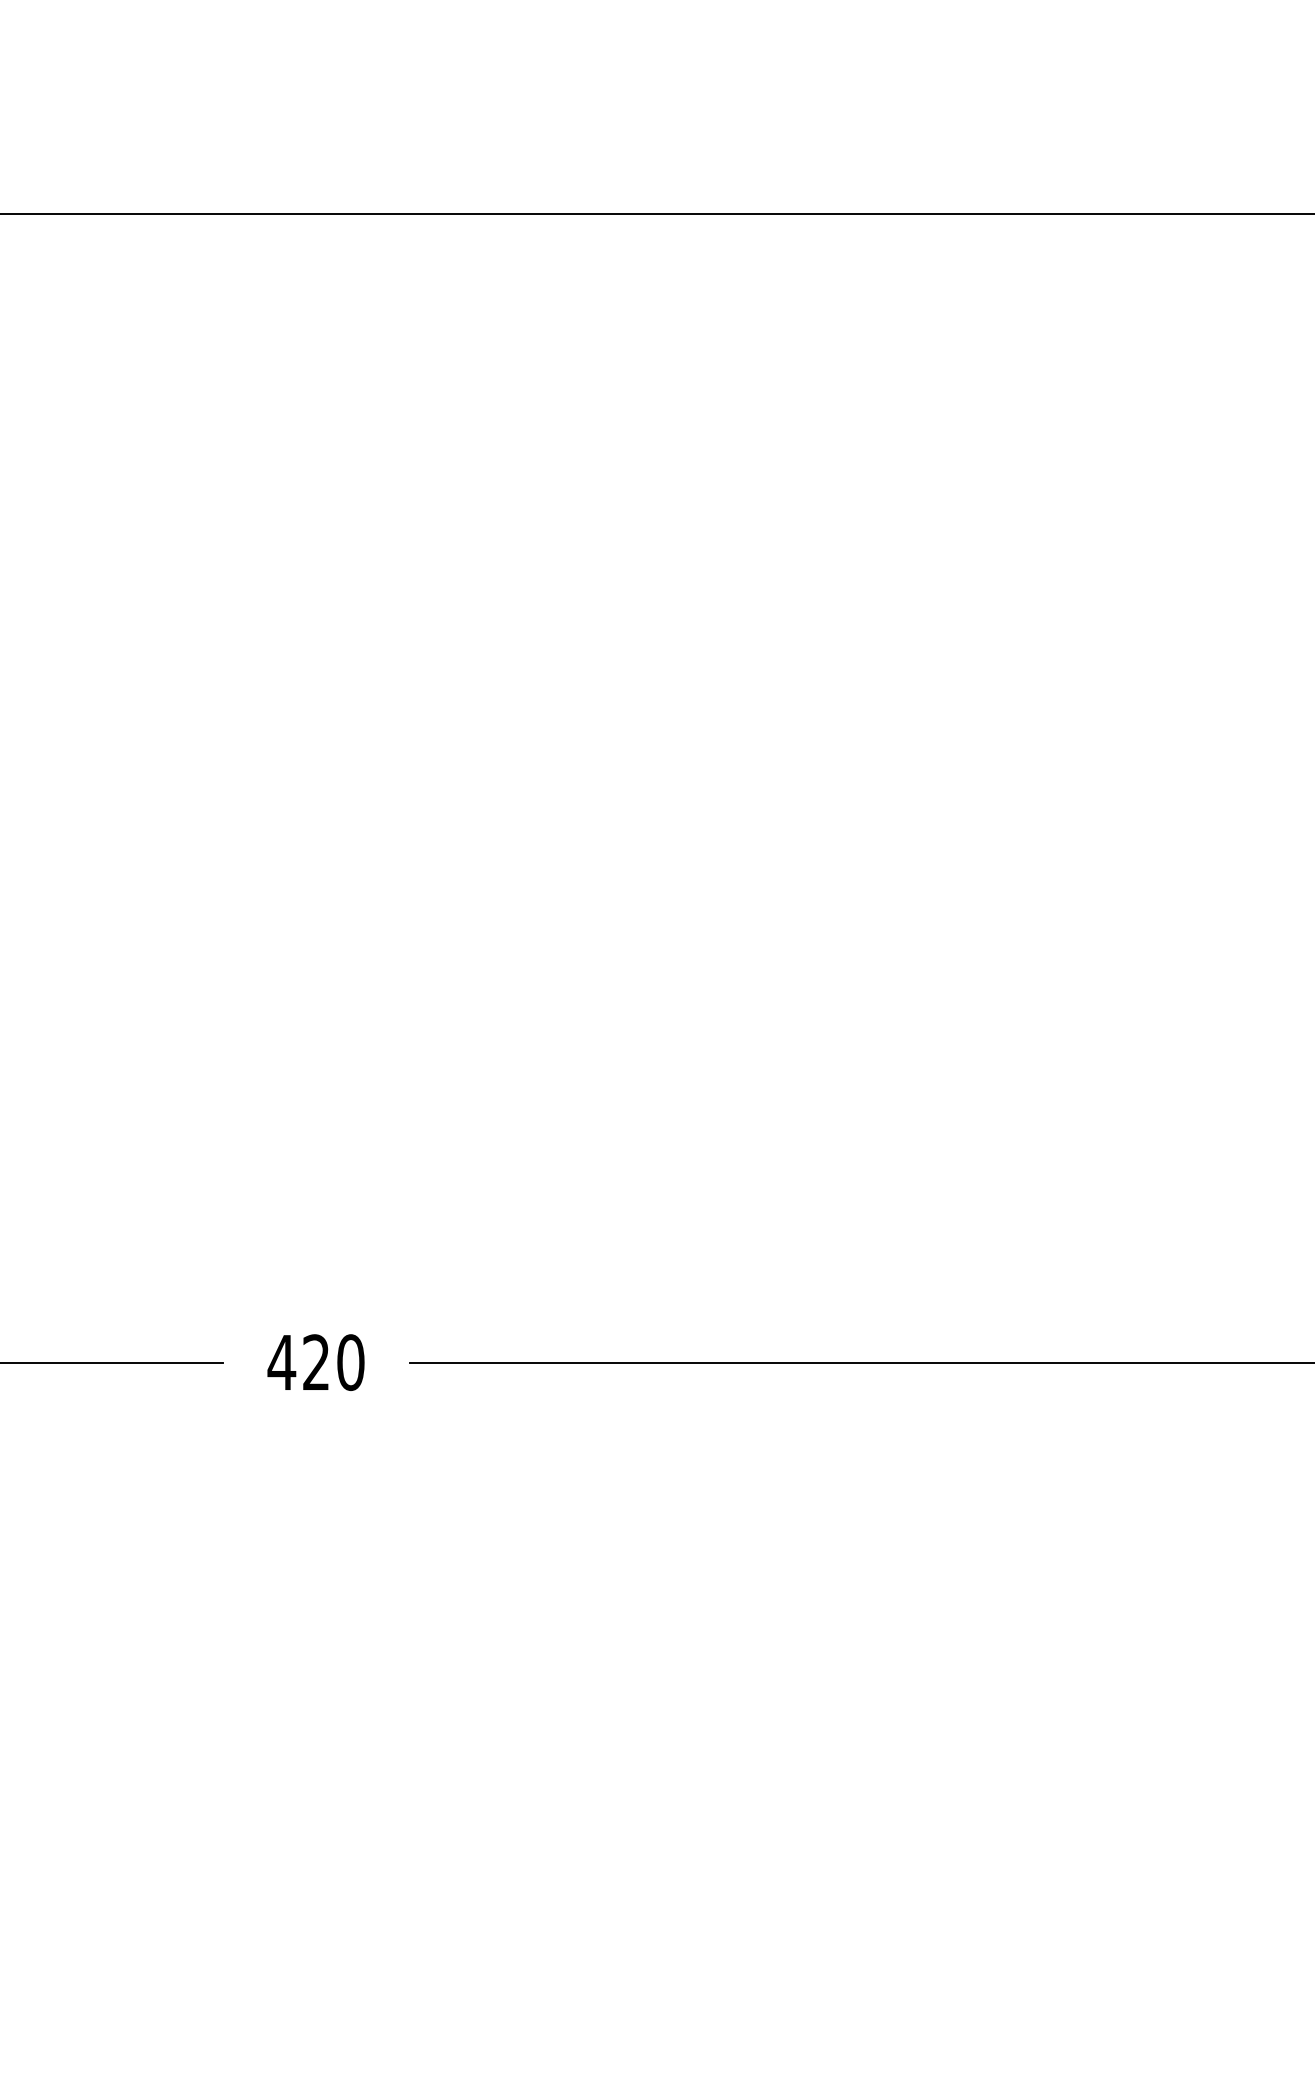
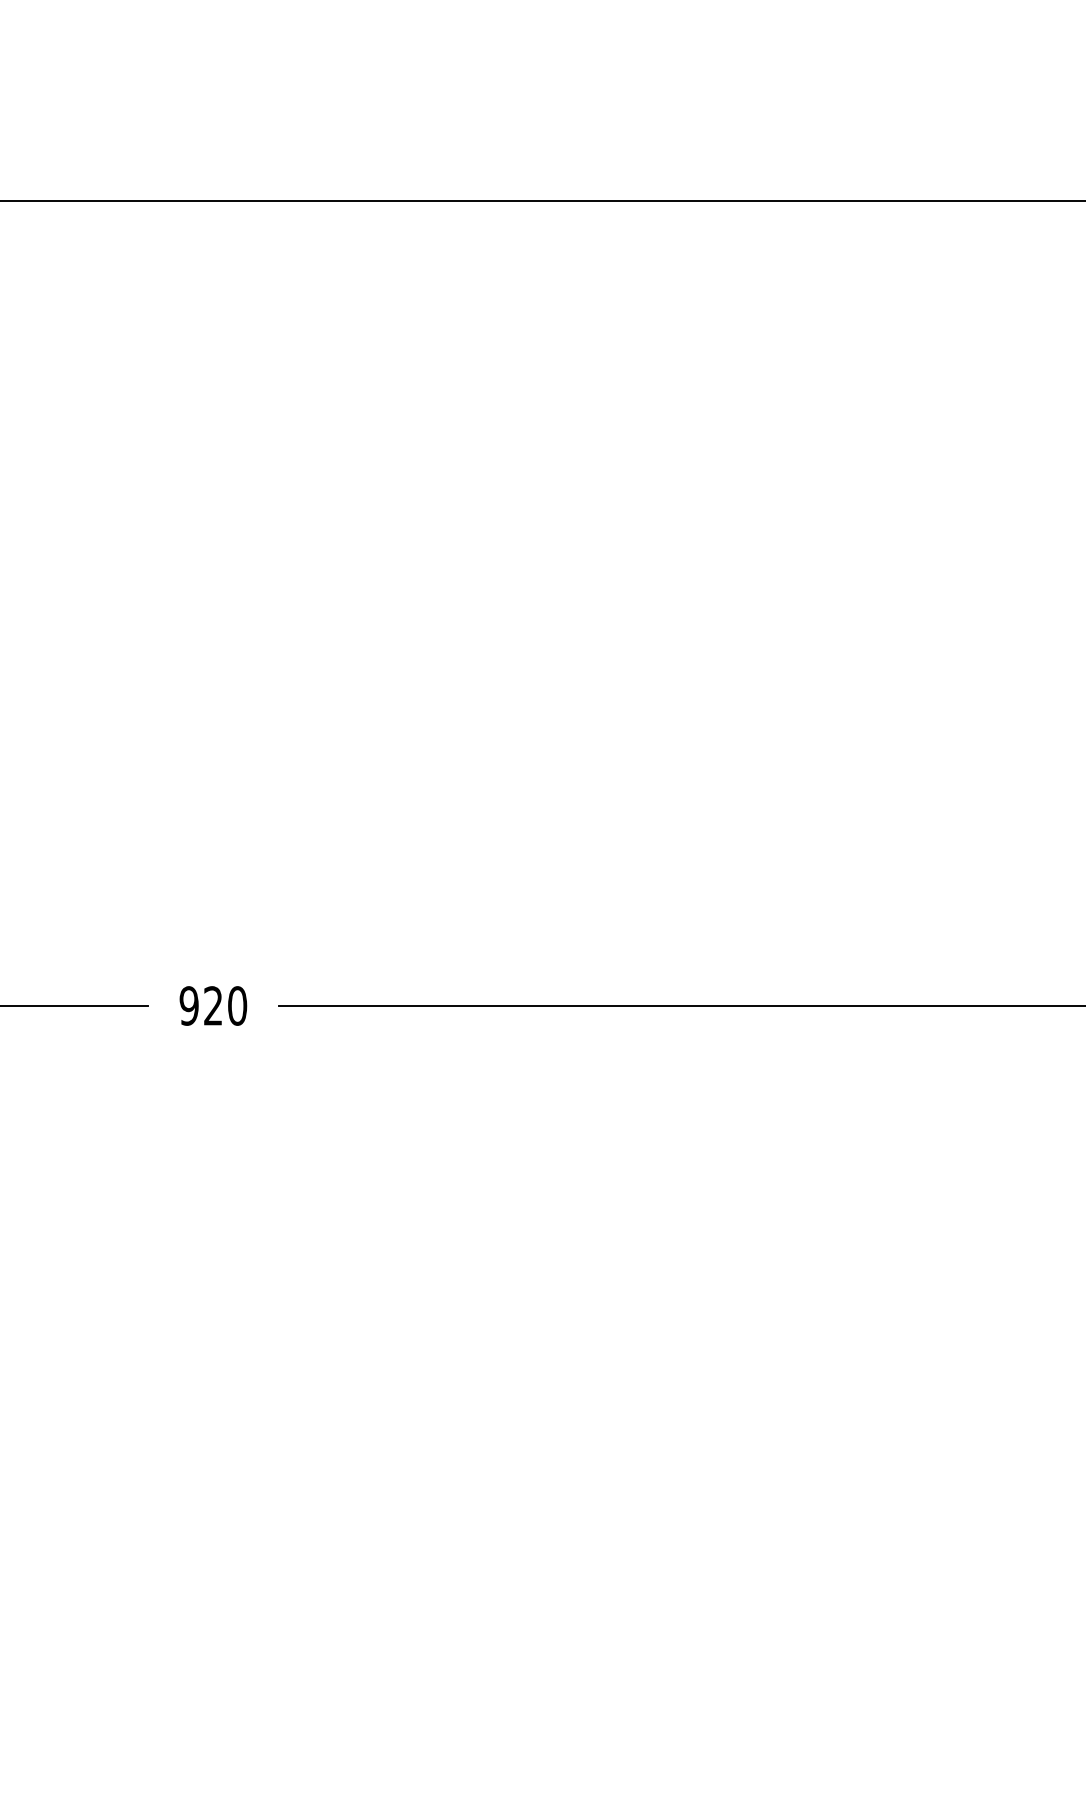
text: (282, 1361) -> (189, 1005), 420 -> 920

